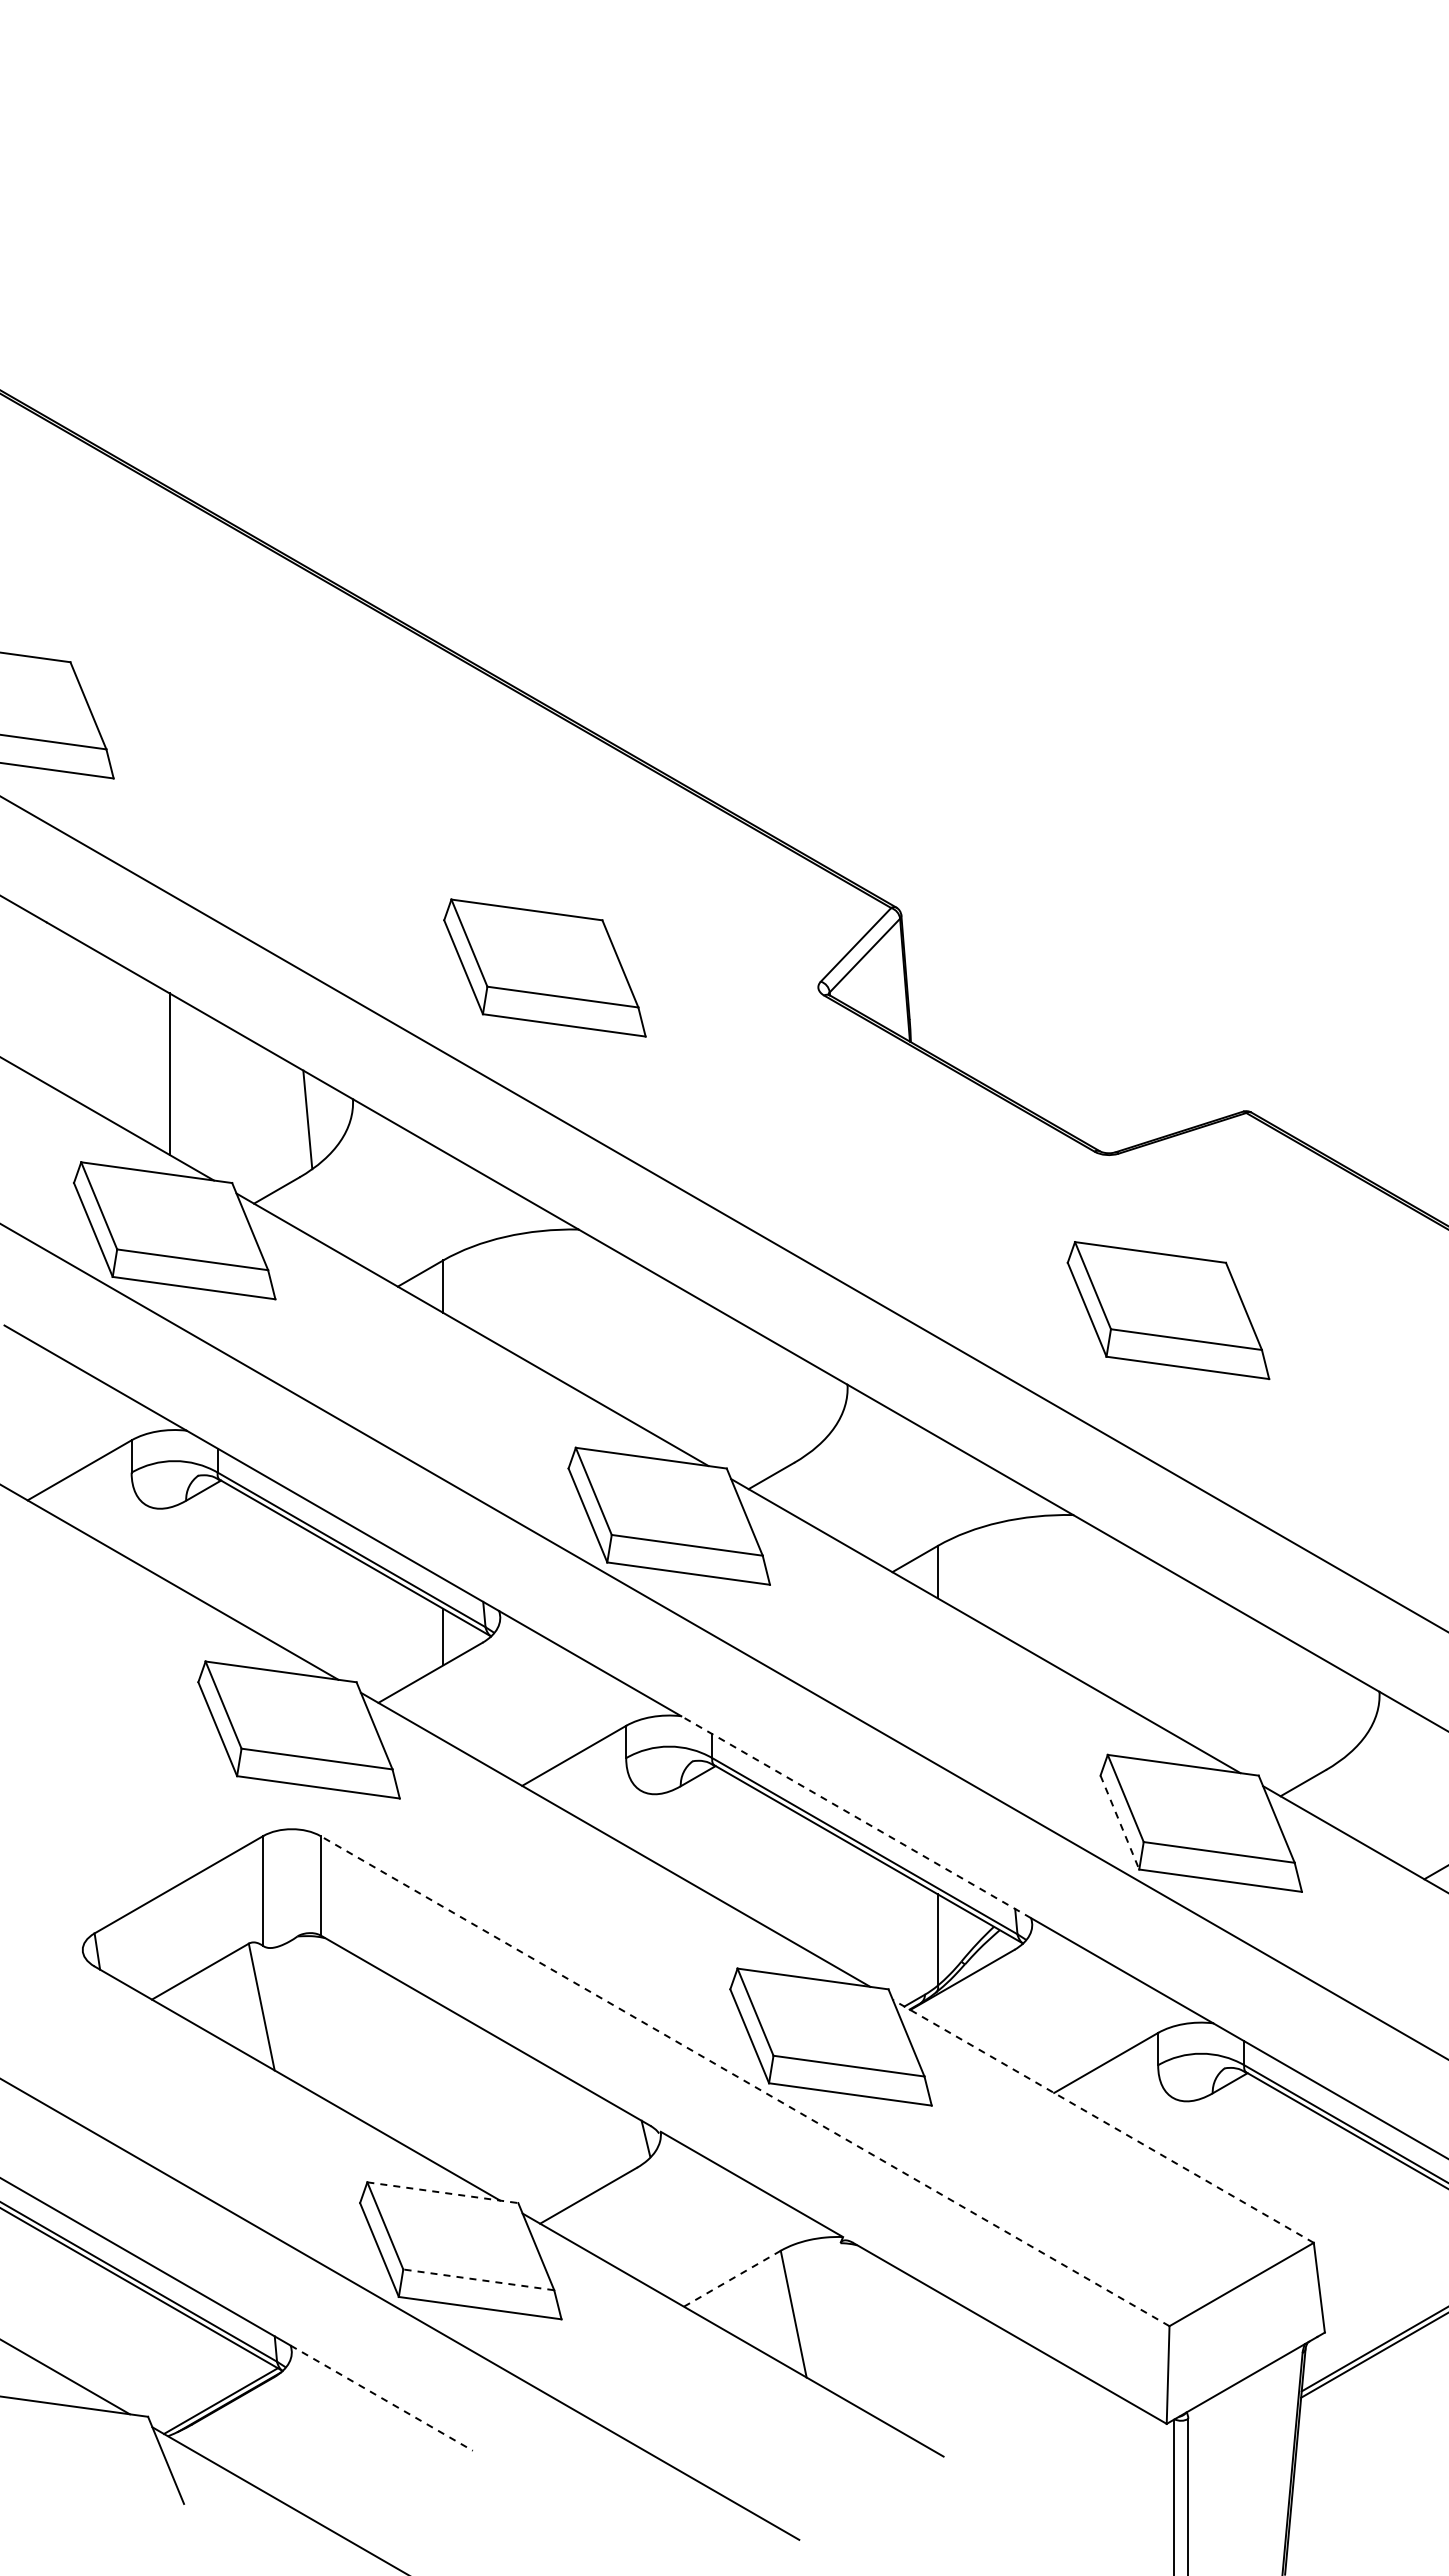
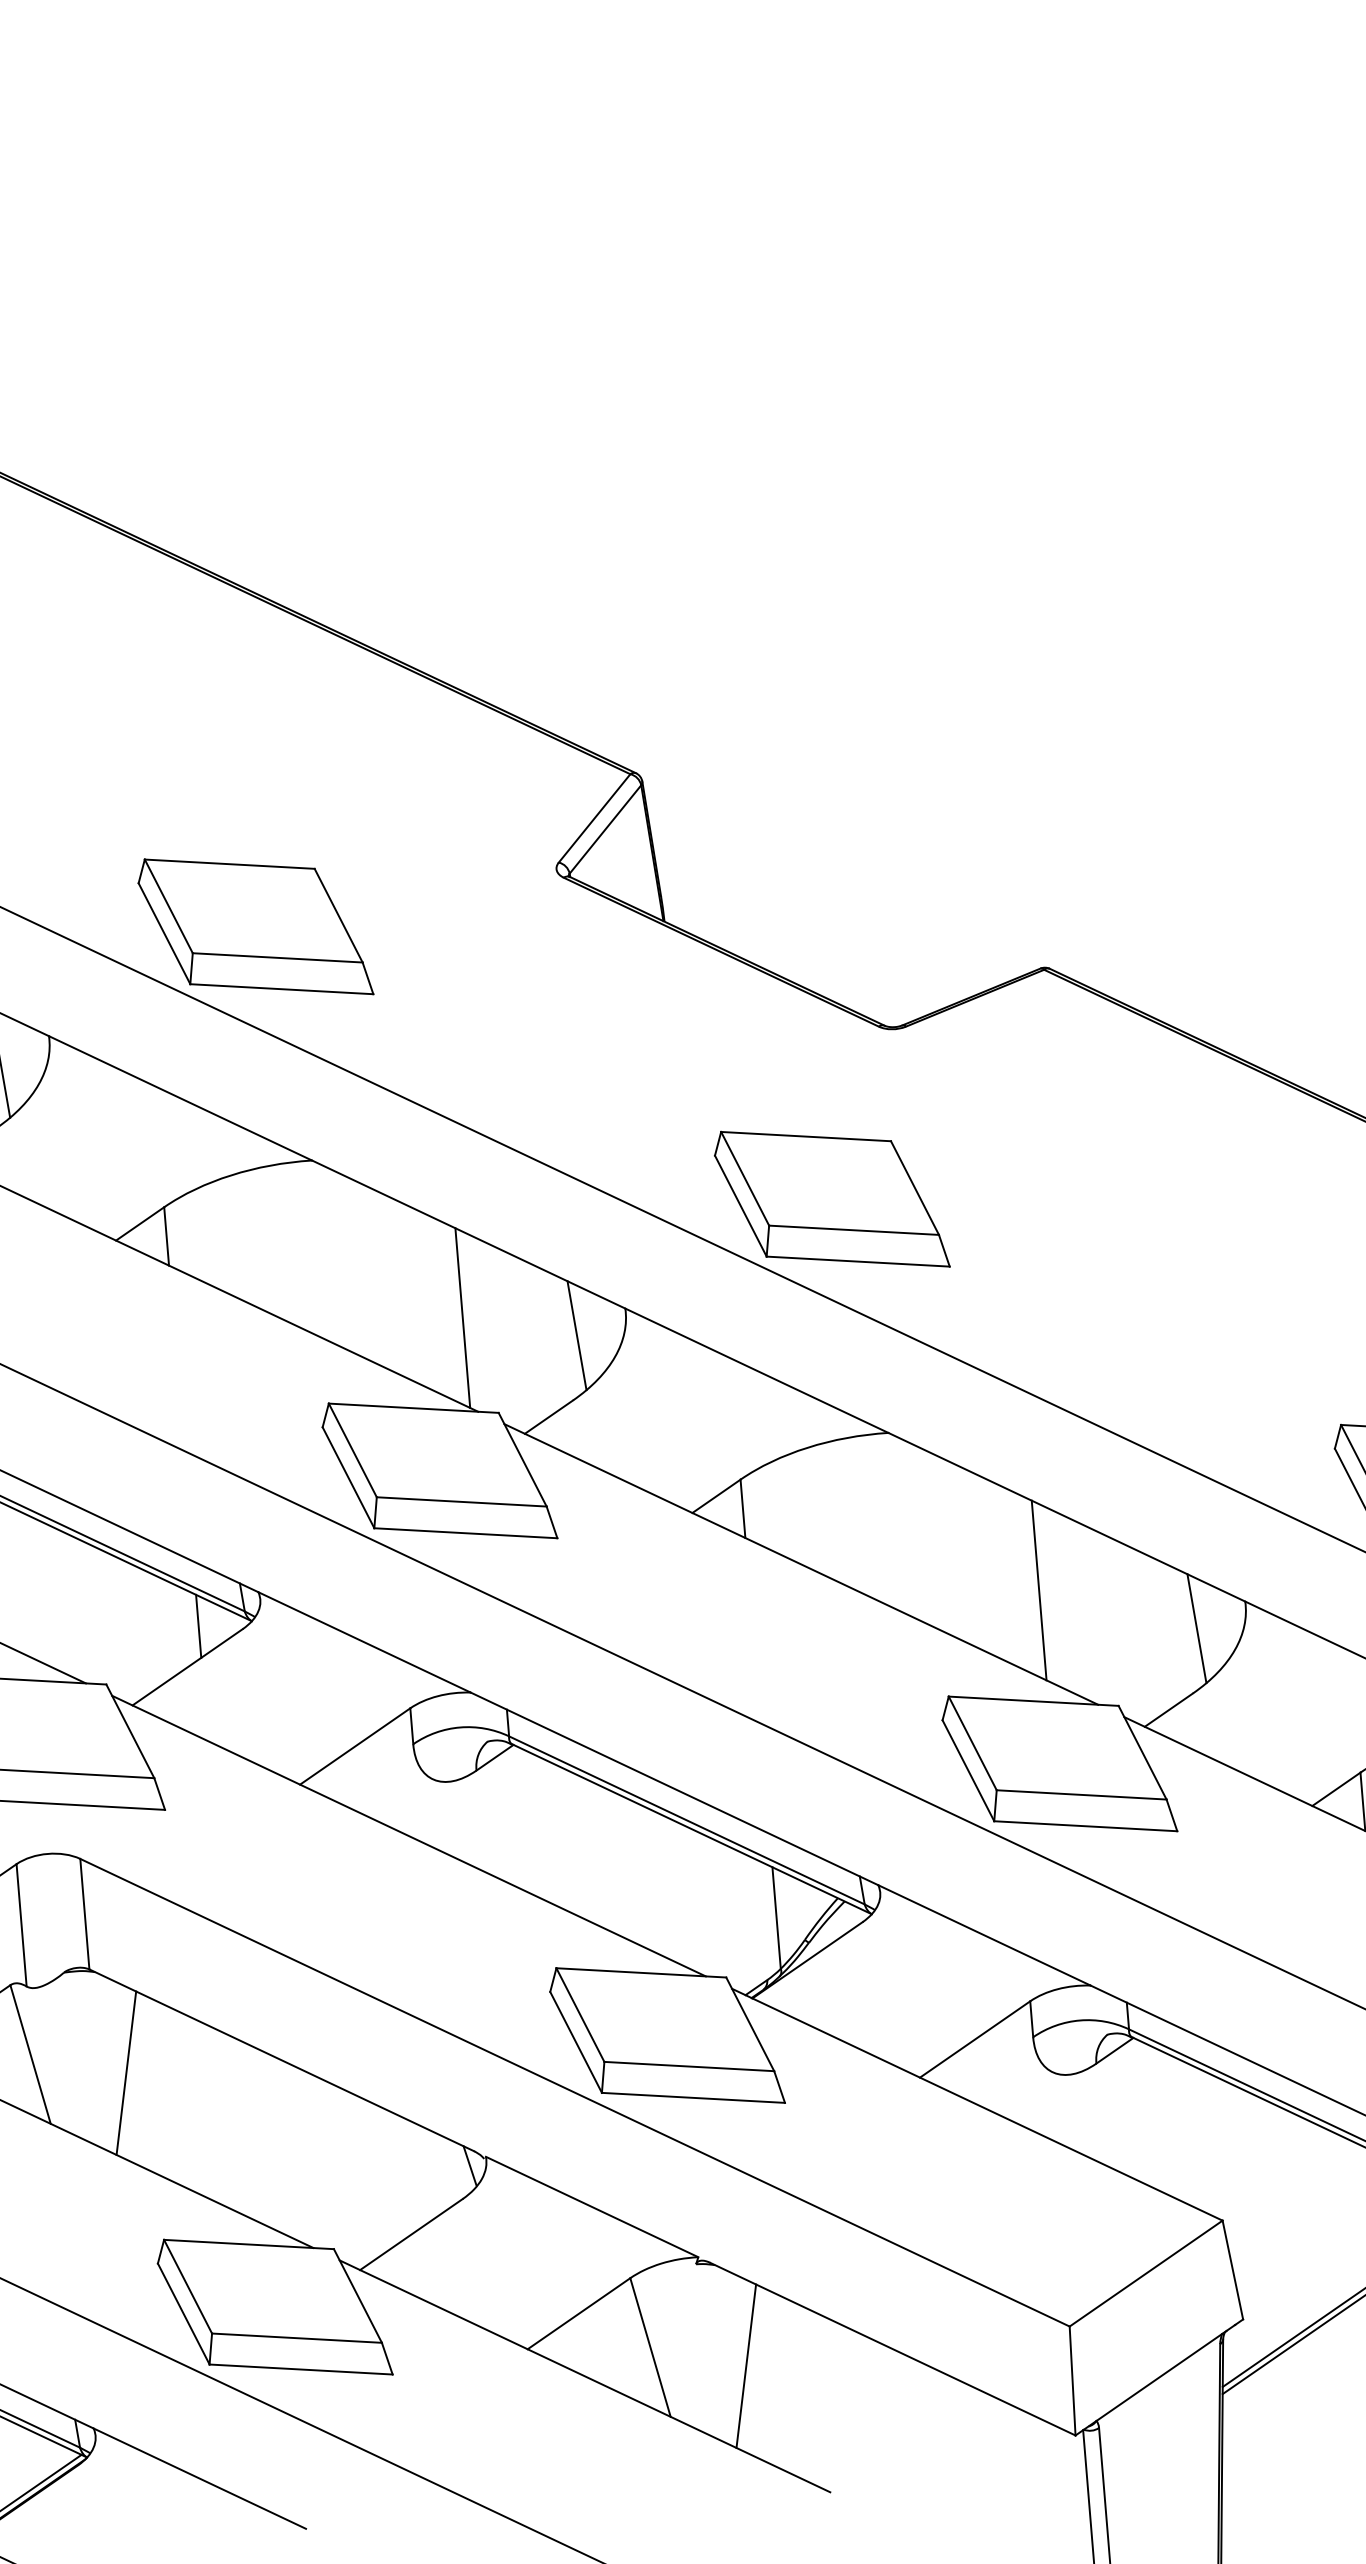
part: (544, 967) -> (254, 926), moved
part: (1168, 1310) -> (831, 1199), moved
line: (701, 1381) -> (462, 1318), added
line: (801, 1405) -> (576, 1335), added
line: (1196, 1666) -> (1039, 1590), added
line: (1333, 1712) -> (1195, 1628), added
line: (856, 1817) -> (674, 1789), dashed -> solid
line: (1119, 1822) -> (967, 1770), dashed -> solid
line: (345, 2030) -> (125, 2072), added
line: (744, 2080) -> (574, 2092), dashed -> solid
line: (1102, 2121) -> (976, 2104), dashed -> solid
line: (443, 2192) -> (249, 2244), dashed -> solid
line: (732, 2278) -> (579, 2313), dashed -> solid
line: (478, 2279) -> (296, 2337), dashed -> solid
line: (877, 2337) -> (745, 2365), added
line: (382, 2398) -> (200, 2478), dashed -> solid

